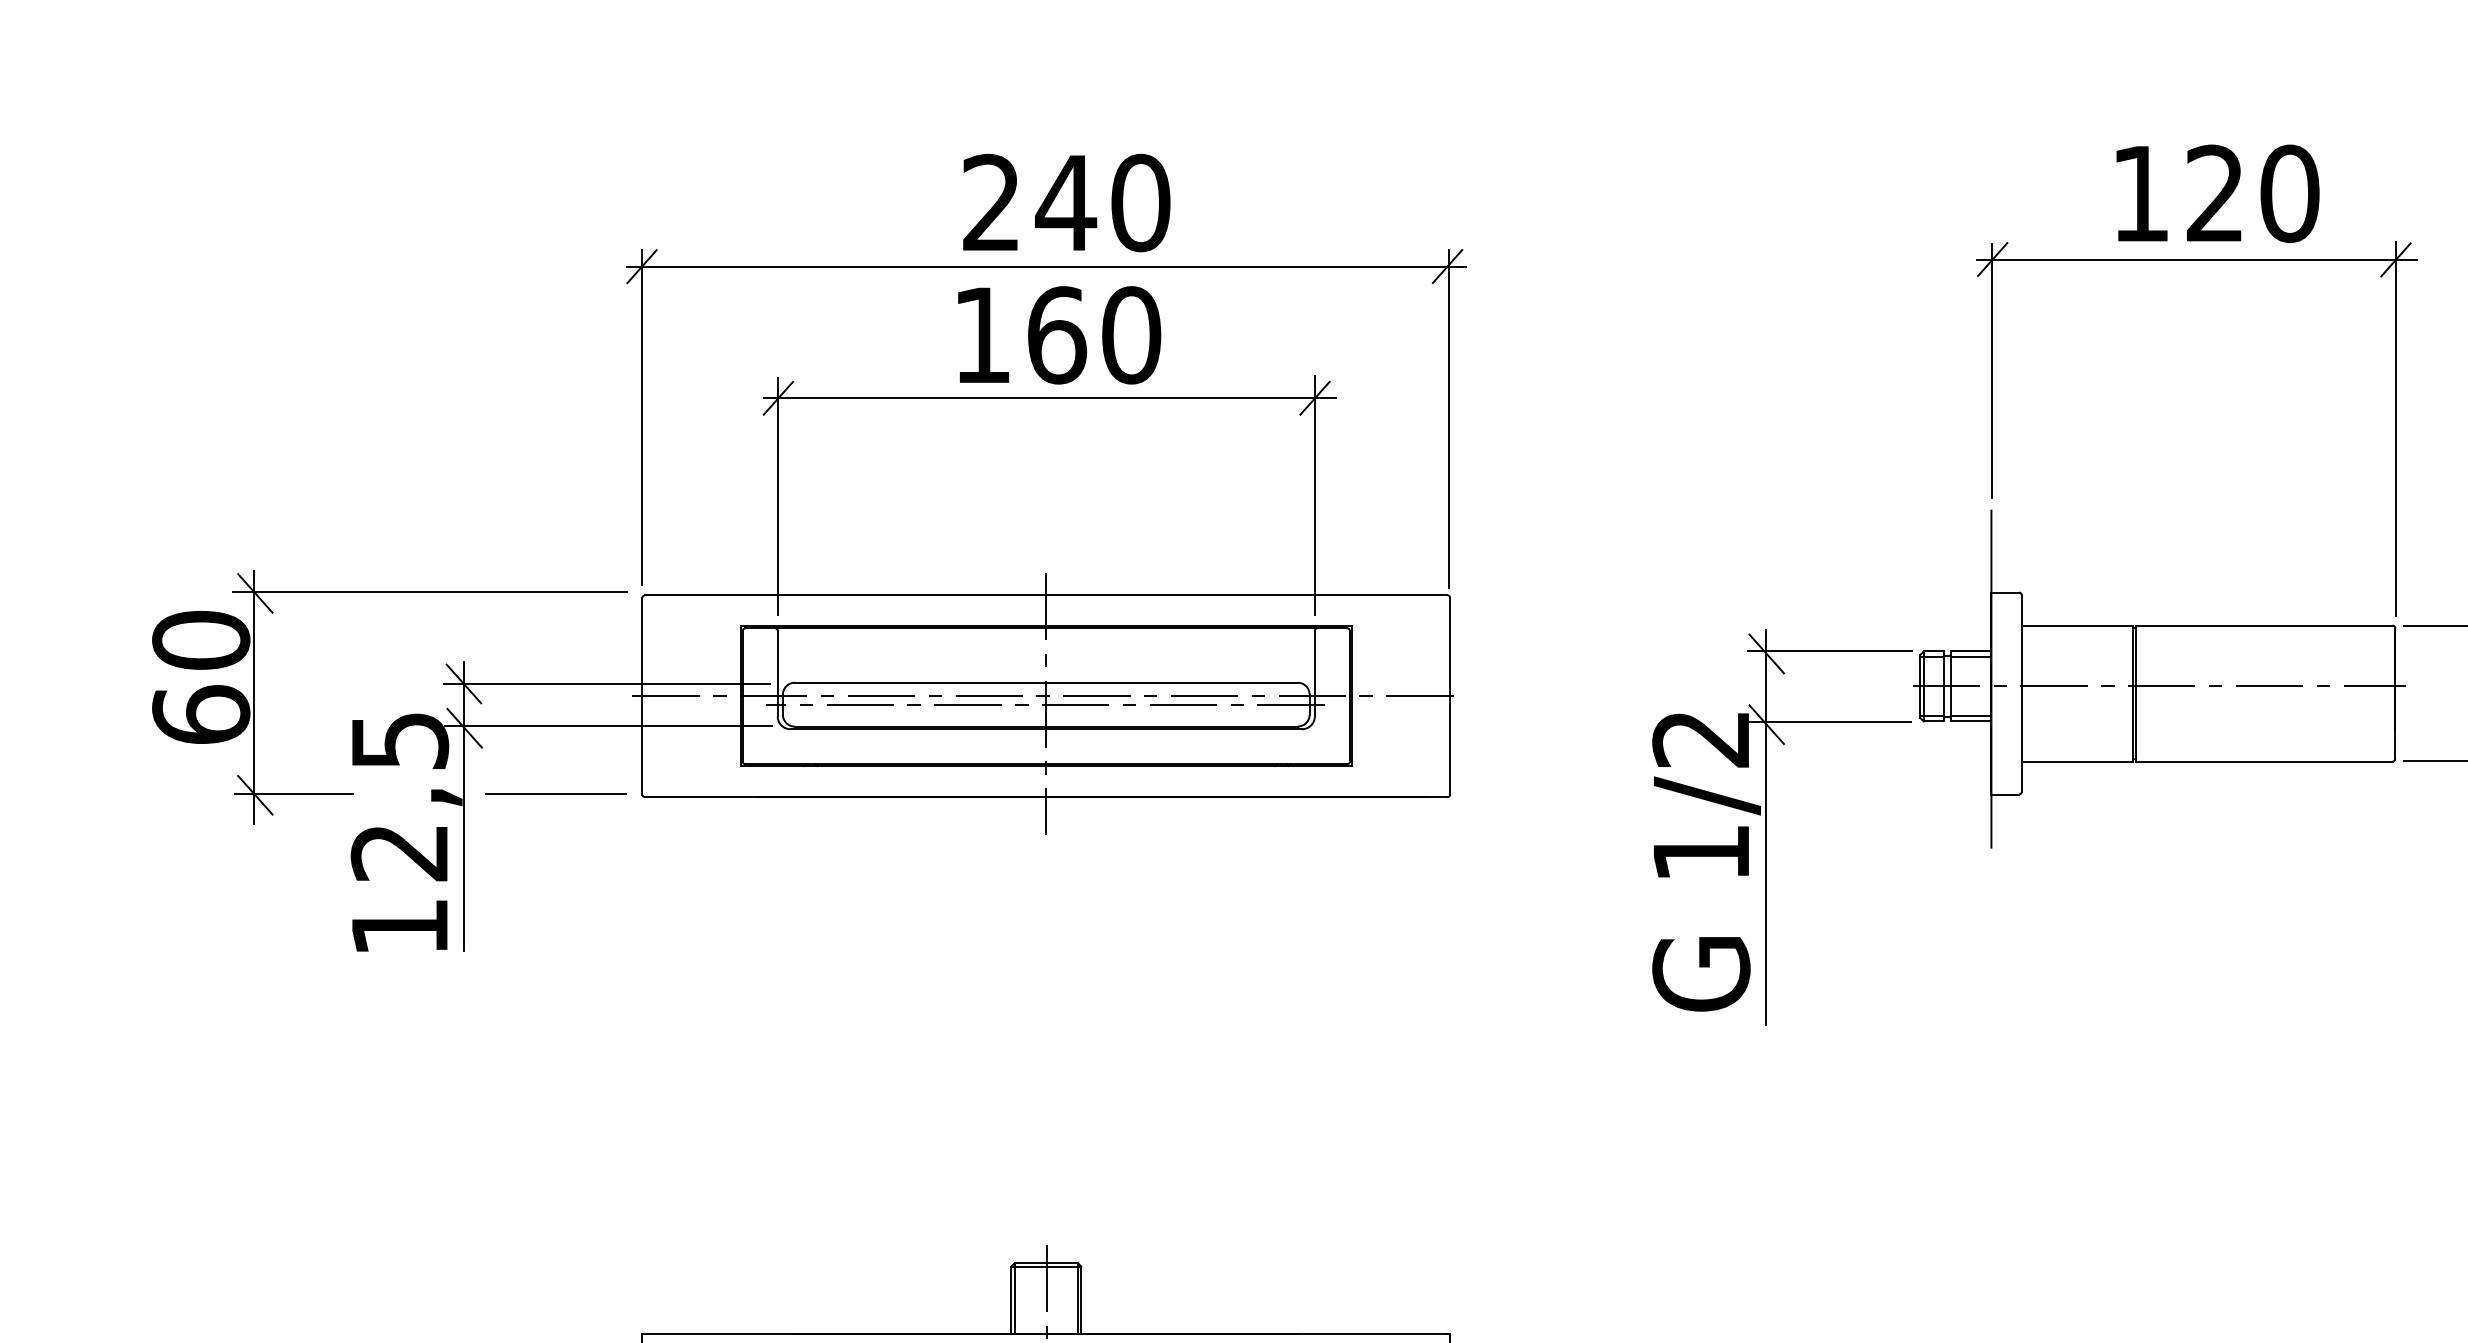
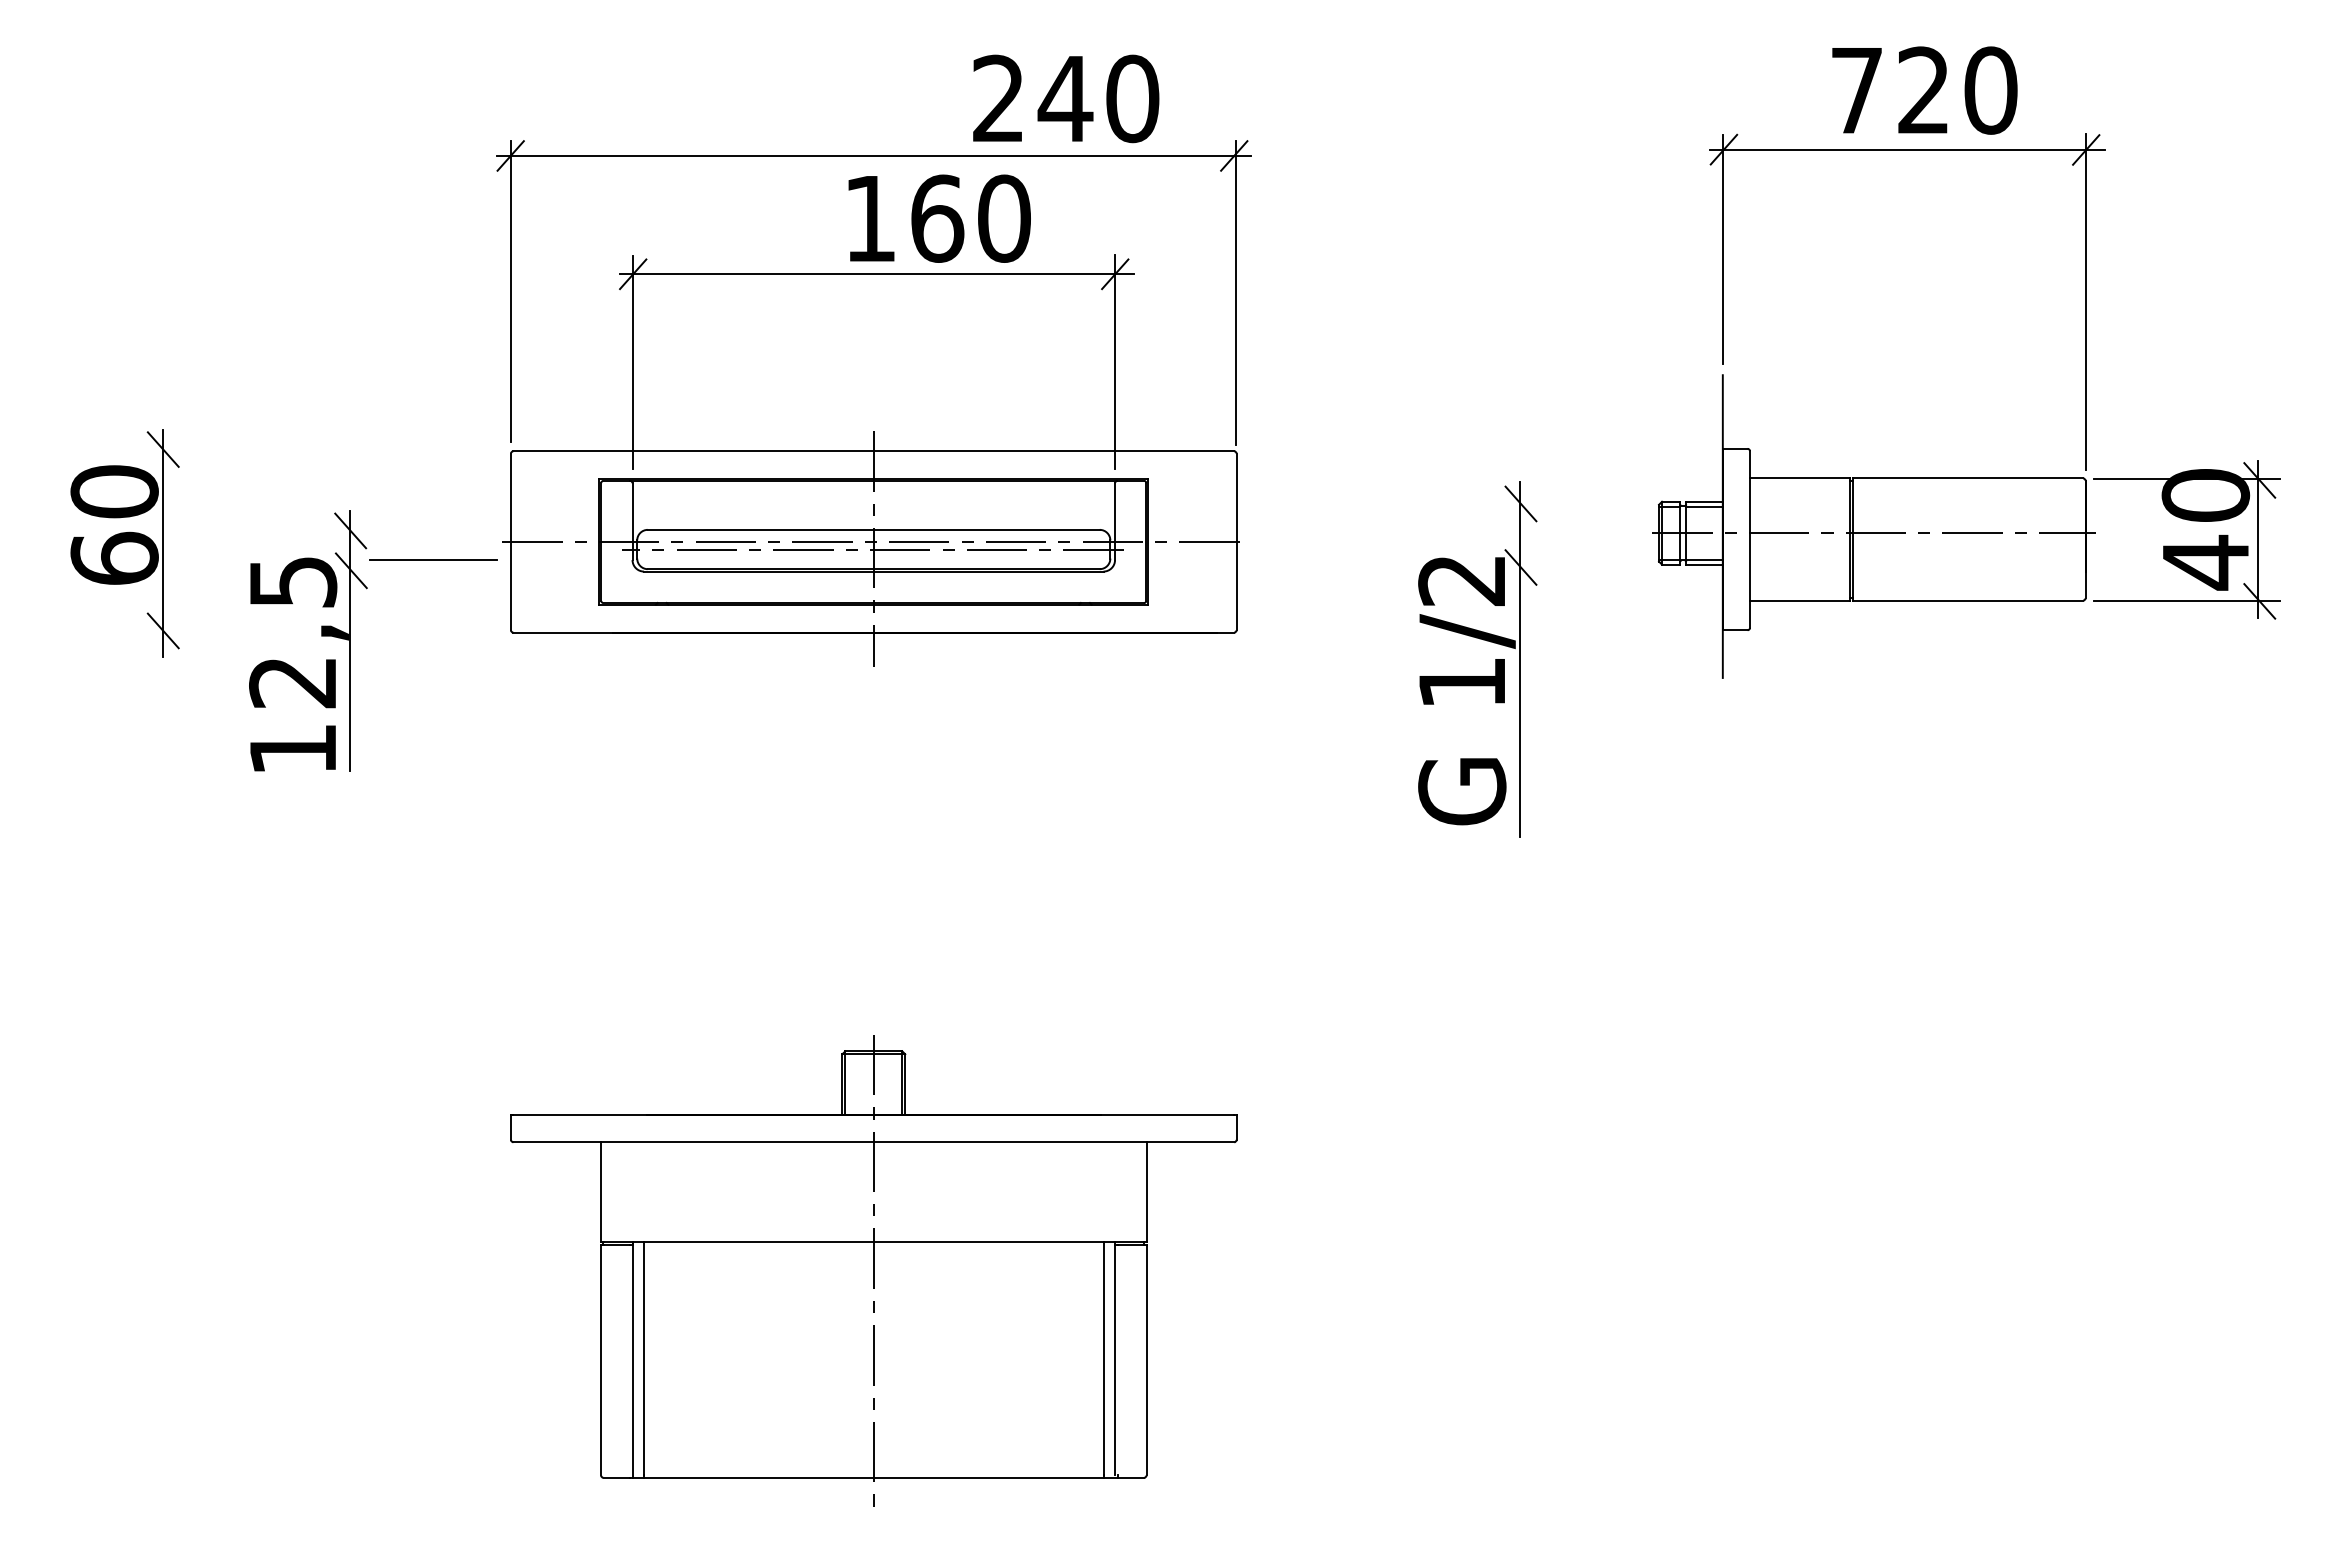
text: (2140, 193) -> (1856, 90), 120 -> 720
text: (1067, 202) -> (1066, 98), moved
text: (1059, 335) -> (939, 218), moved
line: (430, 592) -> (320, 448), removed
line: (1829, 651) -> (1577, 501), removed
line: (606, 683) -> (478, 530), removed
line: (1829, 722) -> (1577, 565), removed
line: (608, 725) -> (480, 568), removed
line: (293, 793) -> (197, 629), removed
line: (556, 793) -> (433, 559), moved

